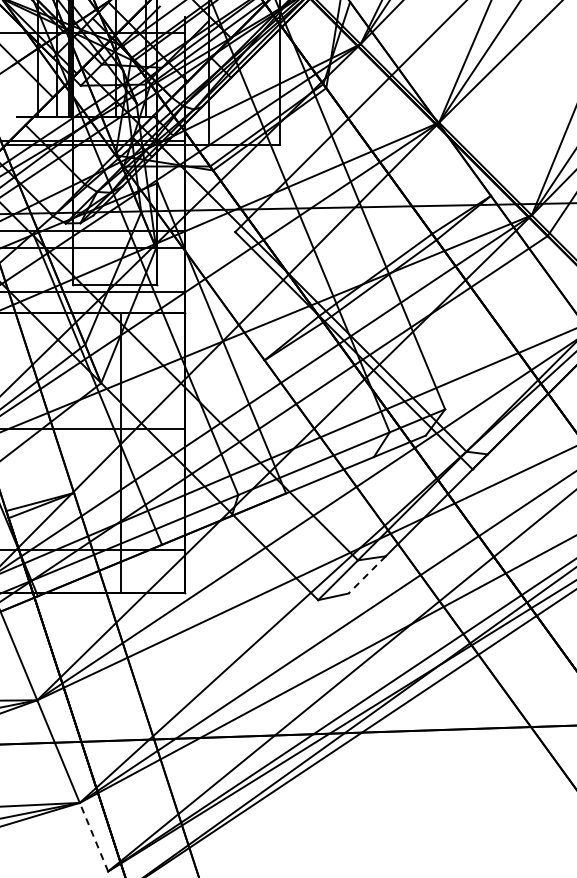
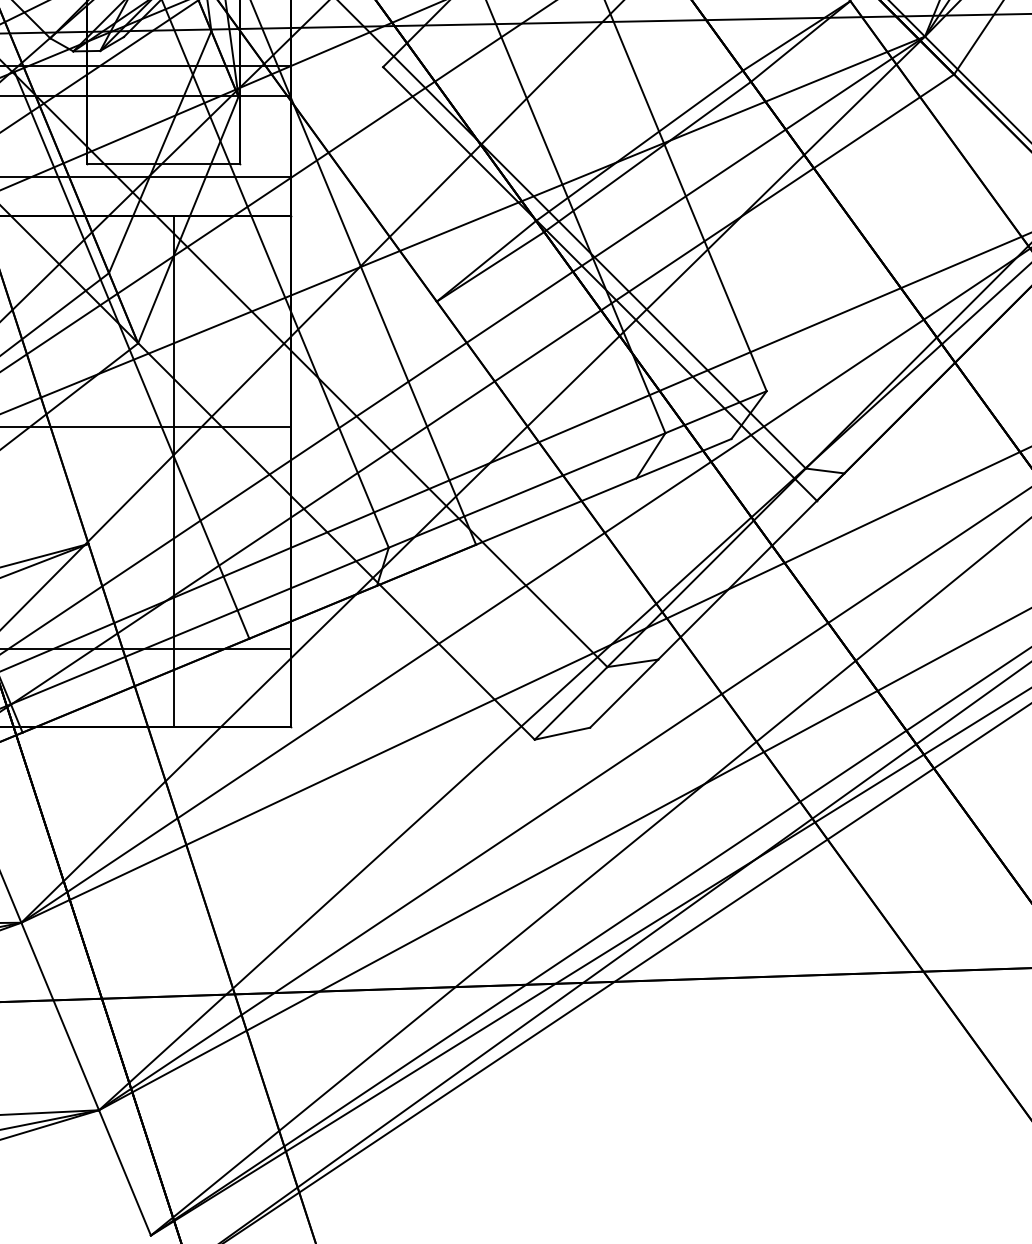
line: (366, 575) -> (622, 694), dashed -> solid
line: (93, 836) -> (124, 1171), dashed -> solid

